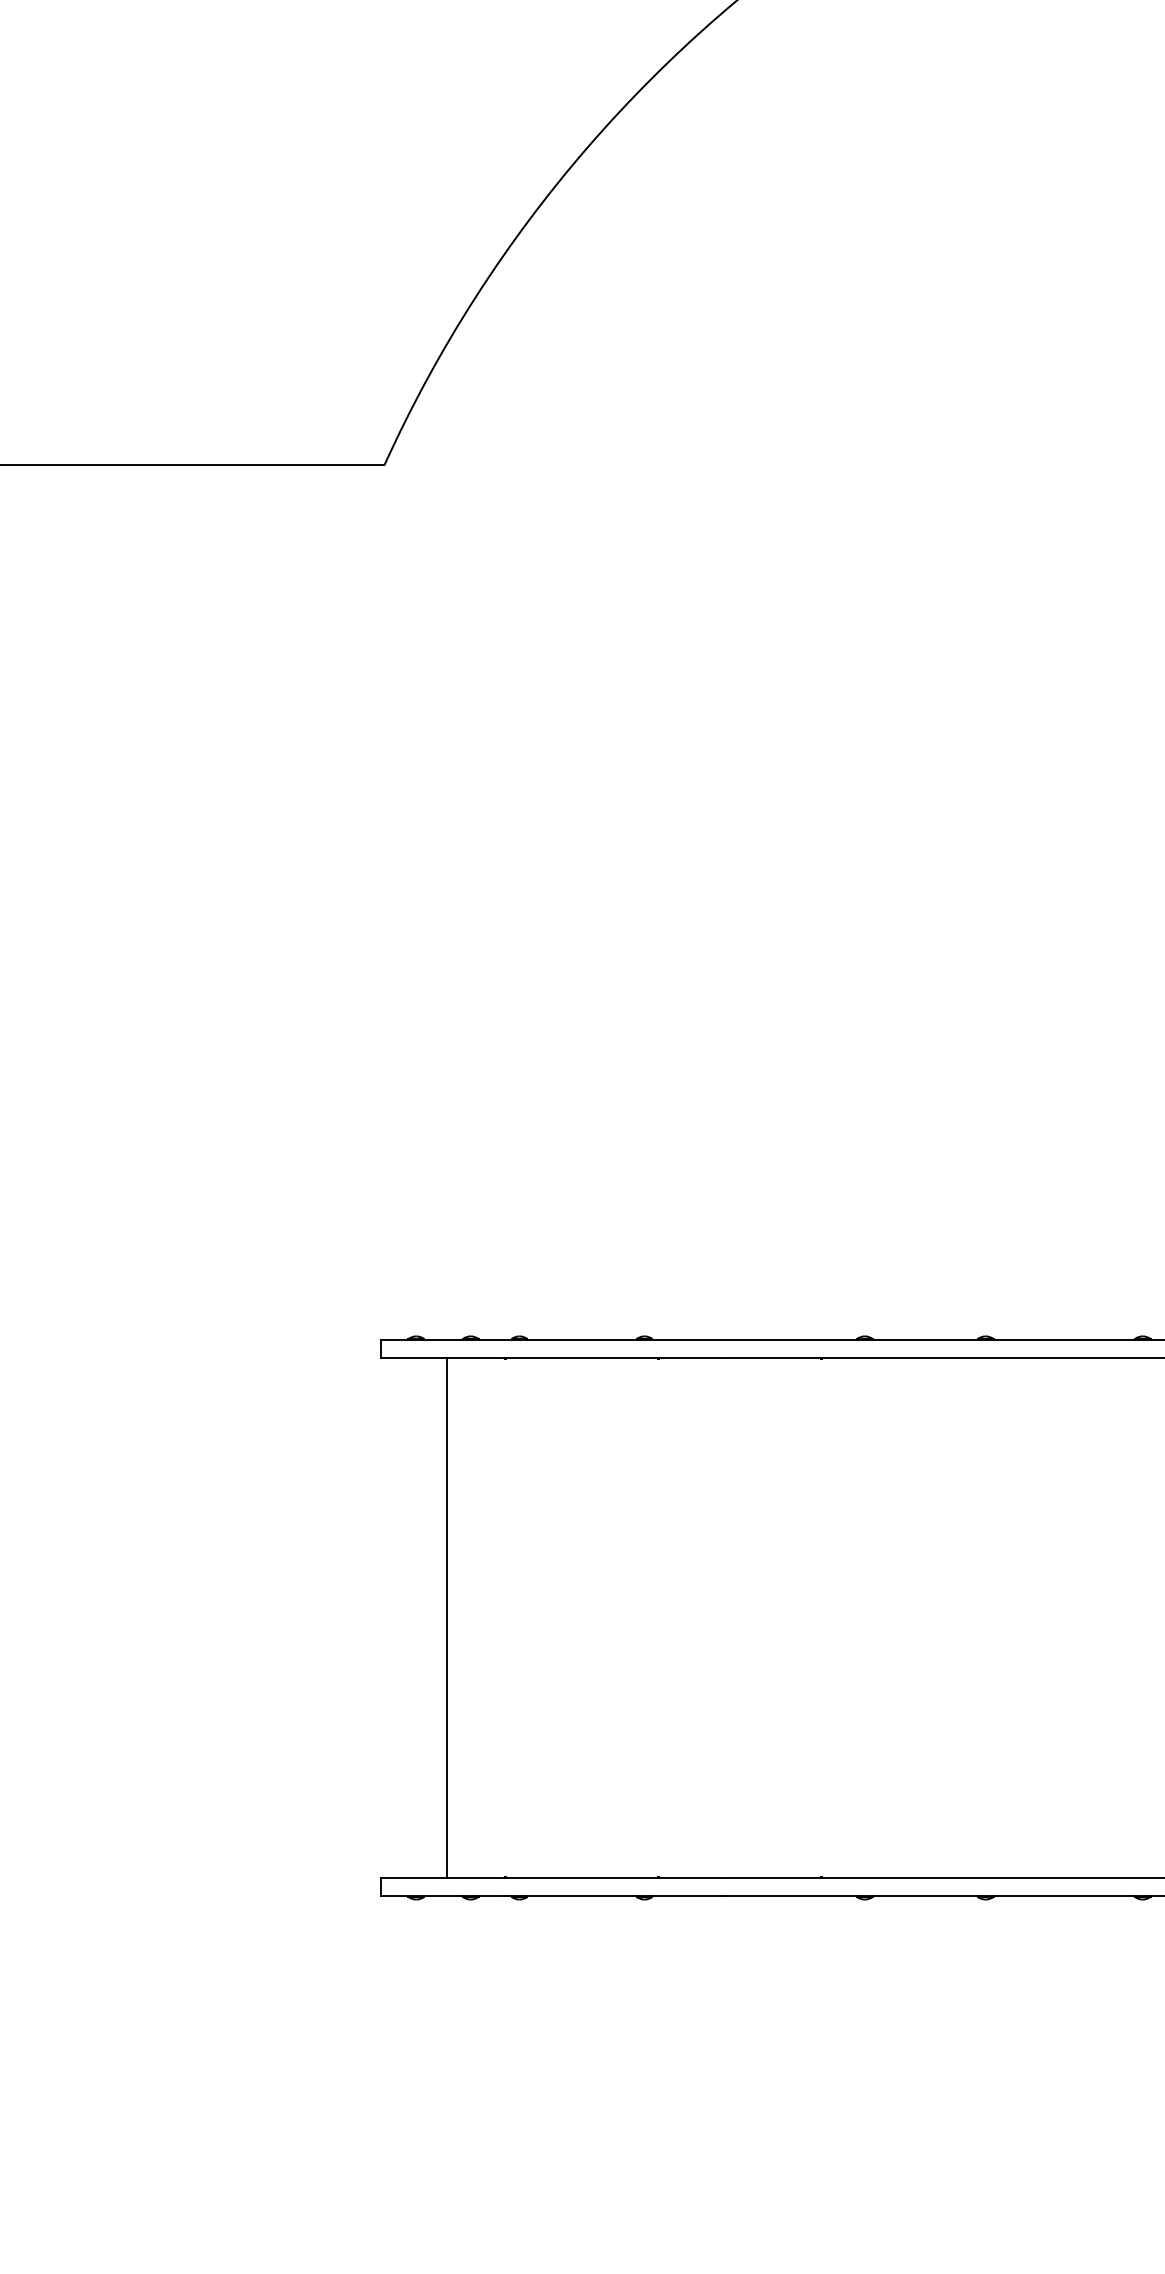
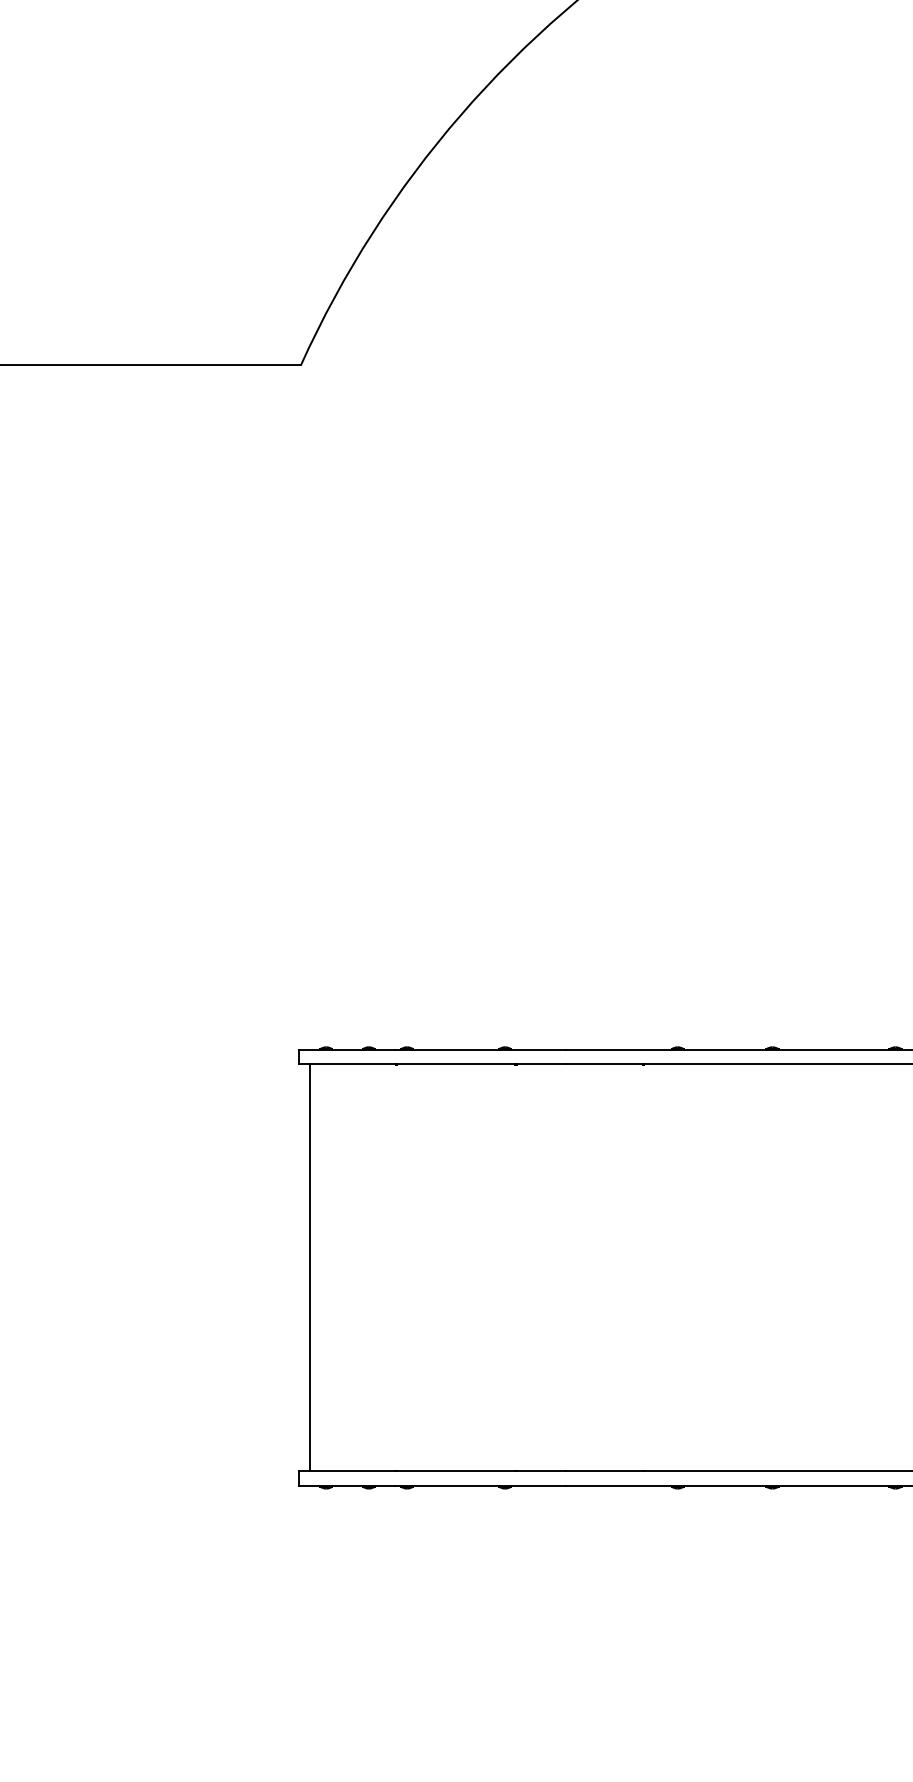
line: (446, 1617) -> (309, 1267), moved

